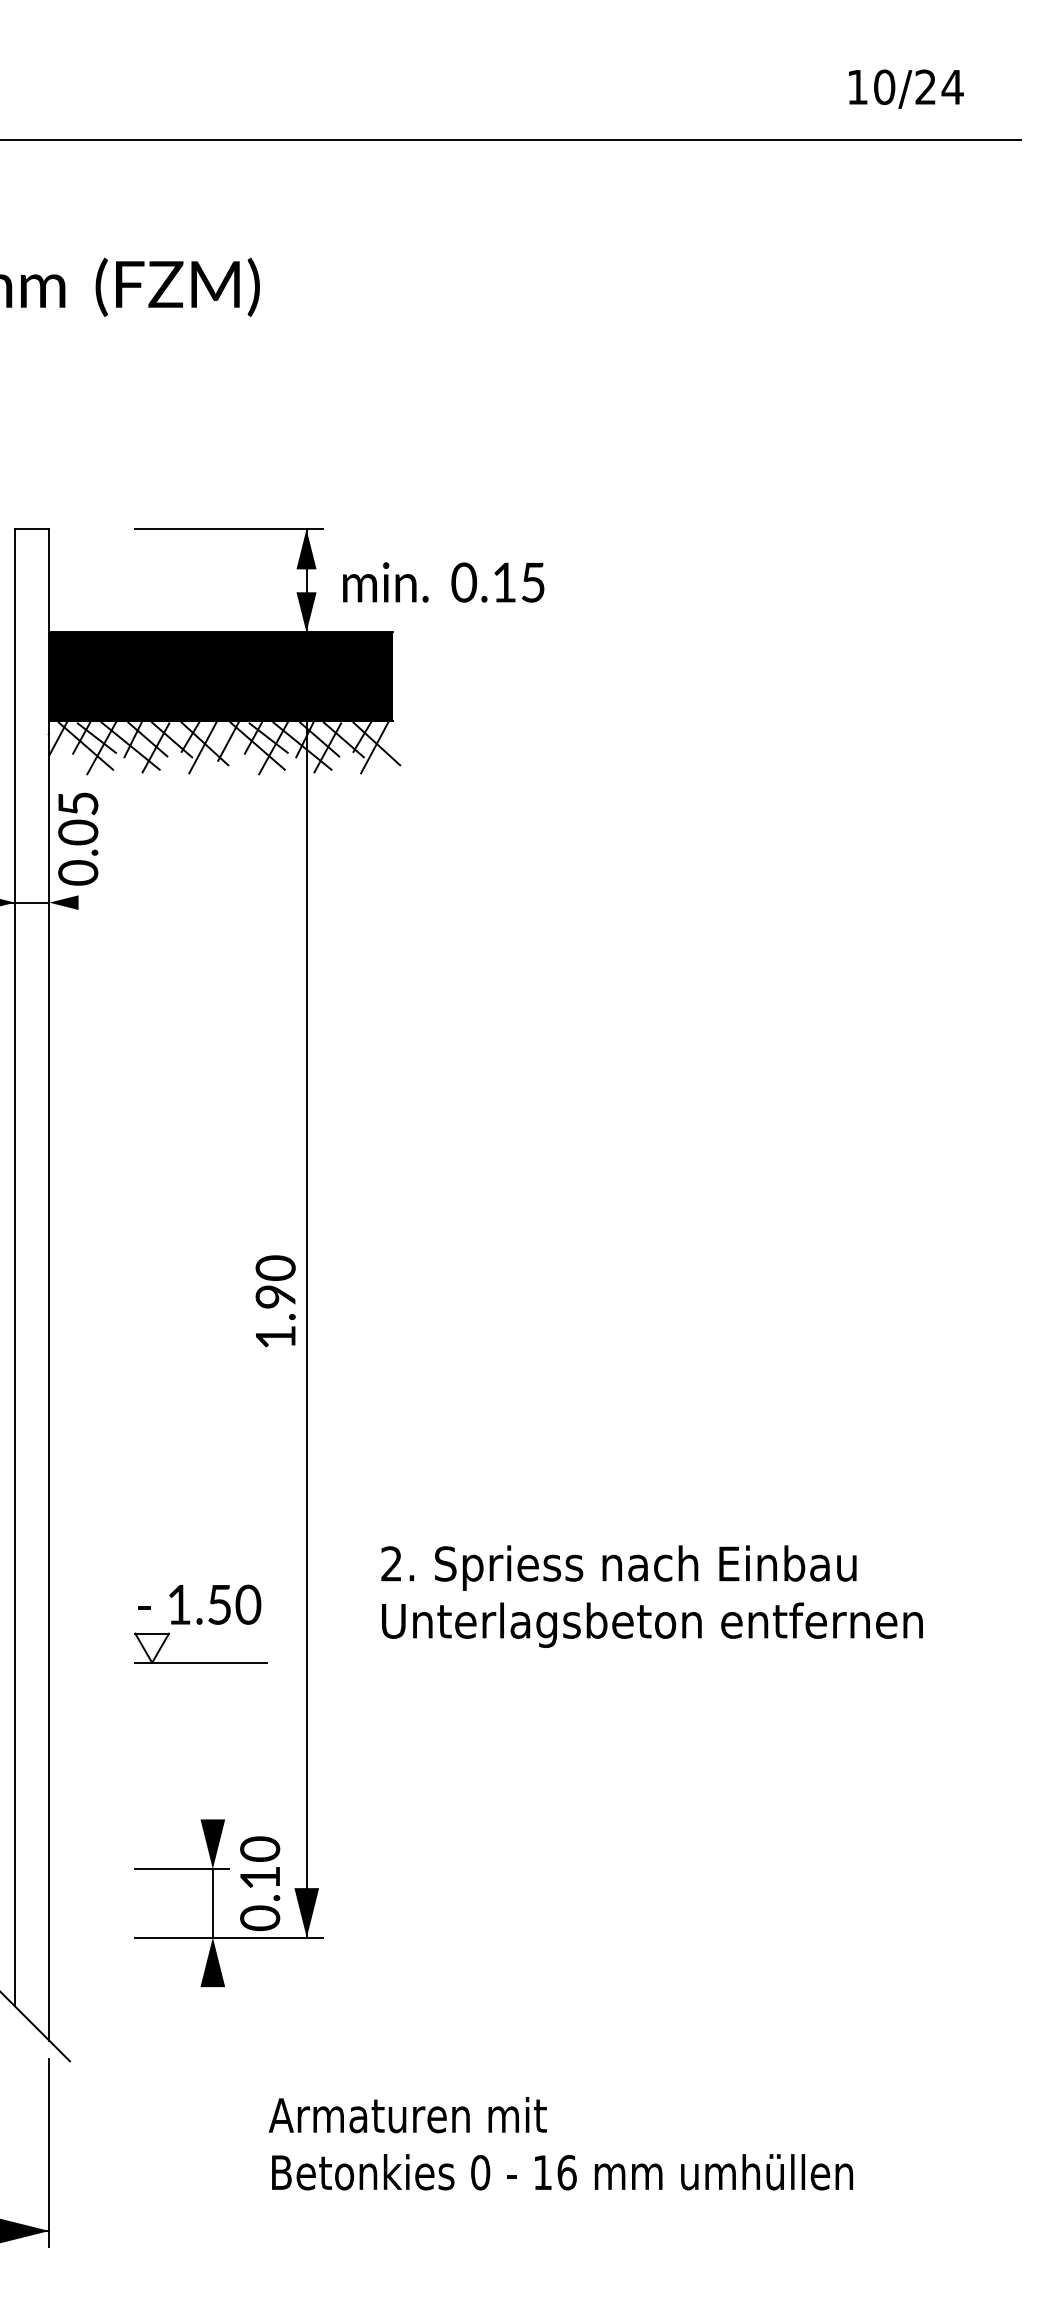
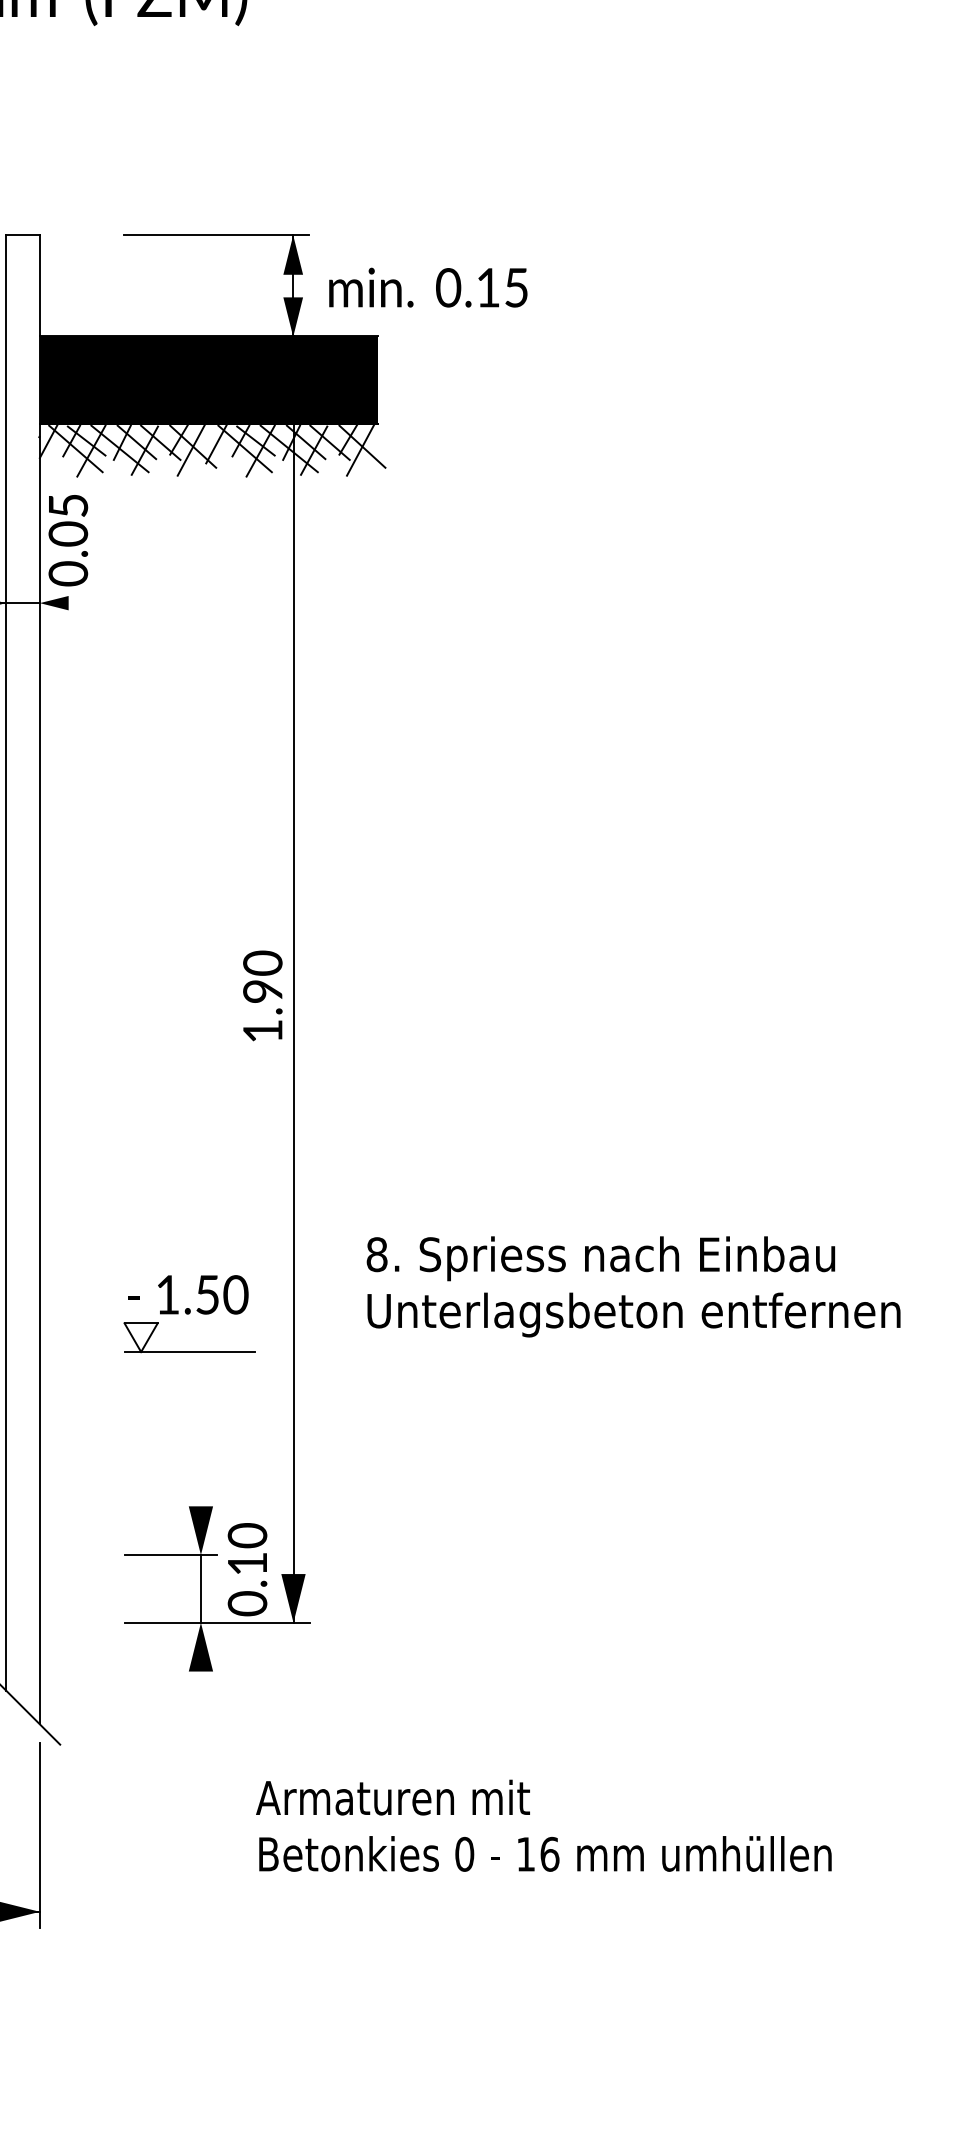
text: (391, 1563) -> (376, 1254), 2. -> 8.

